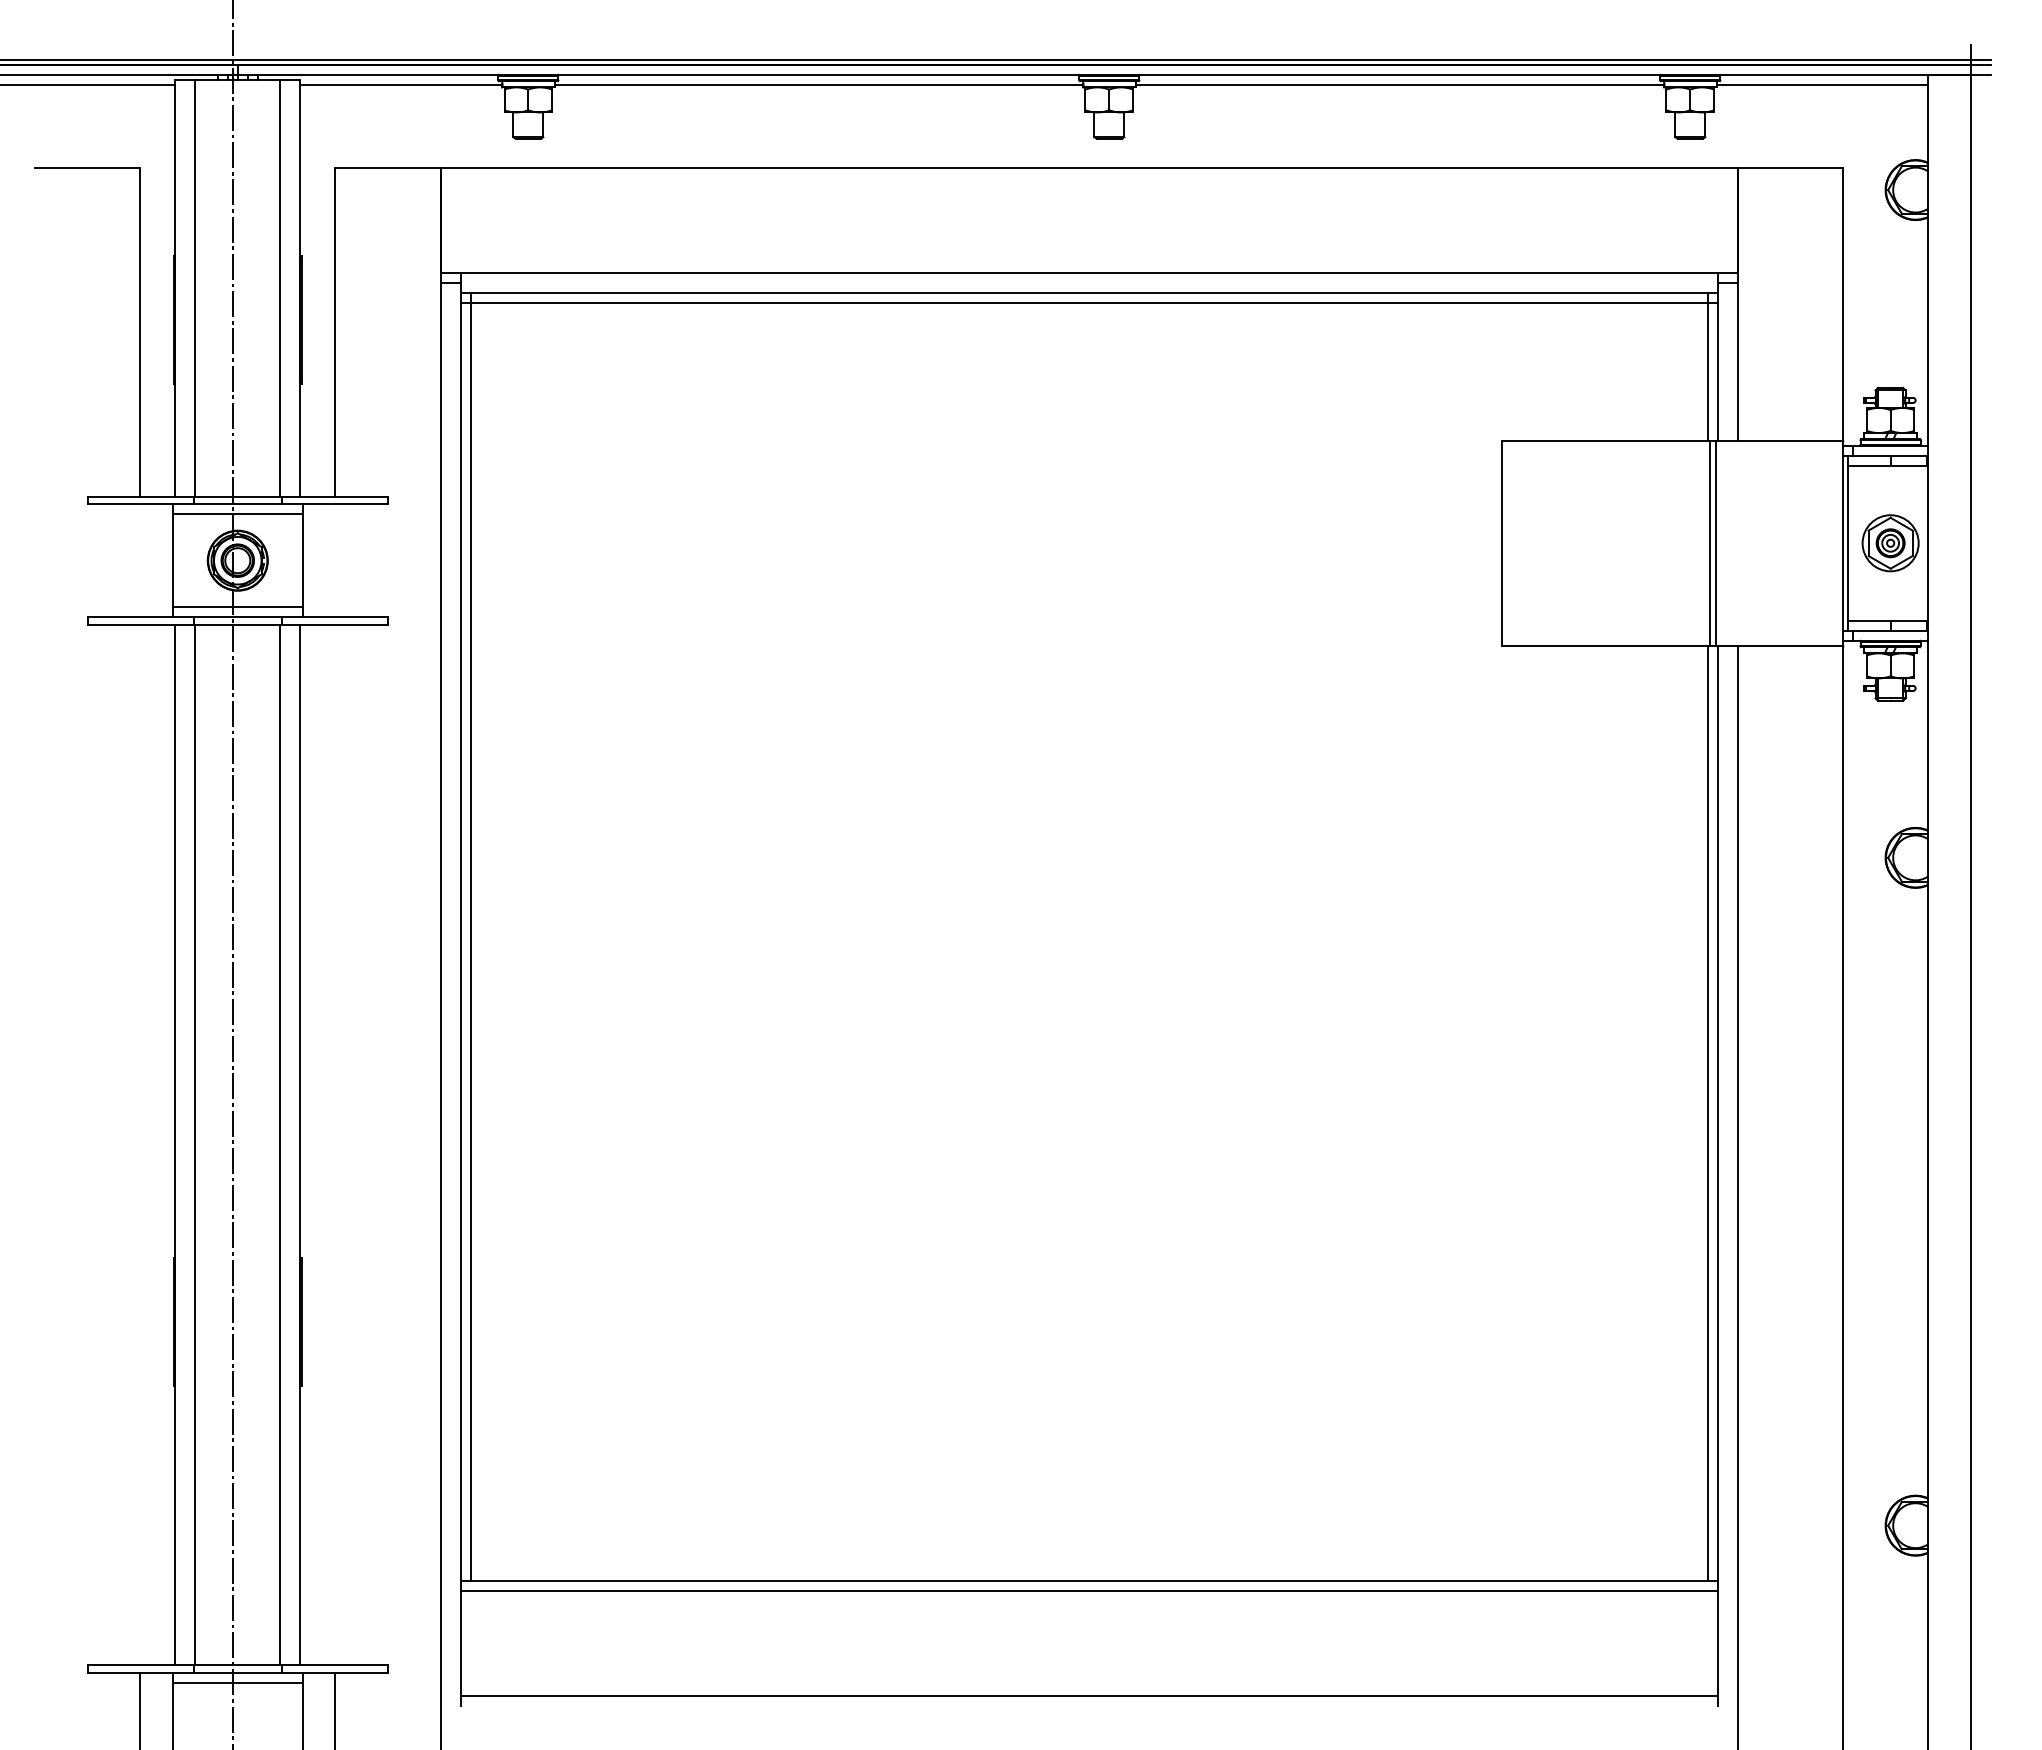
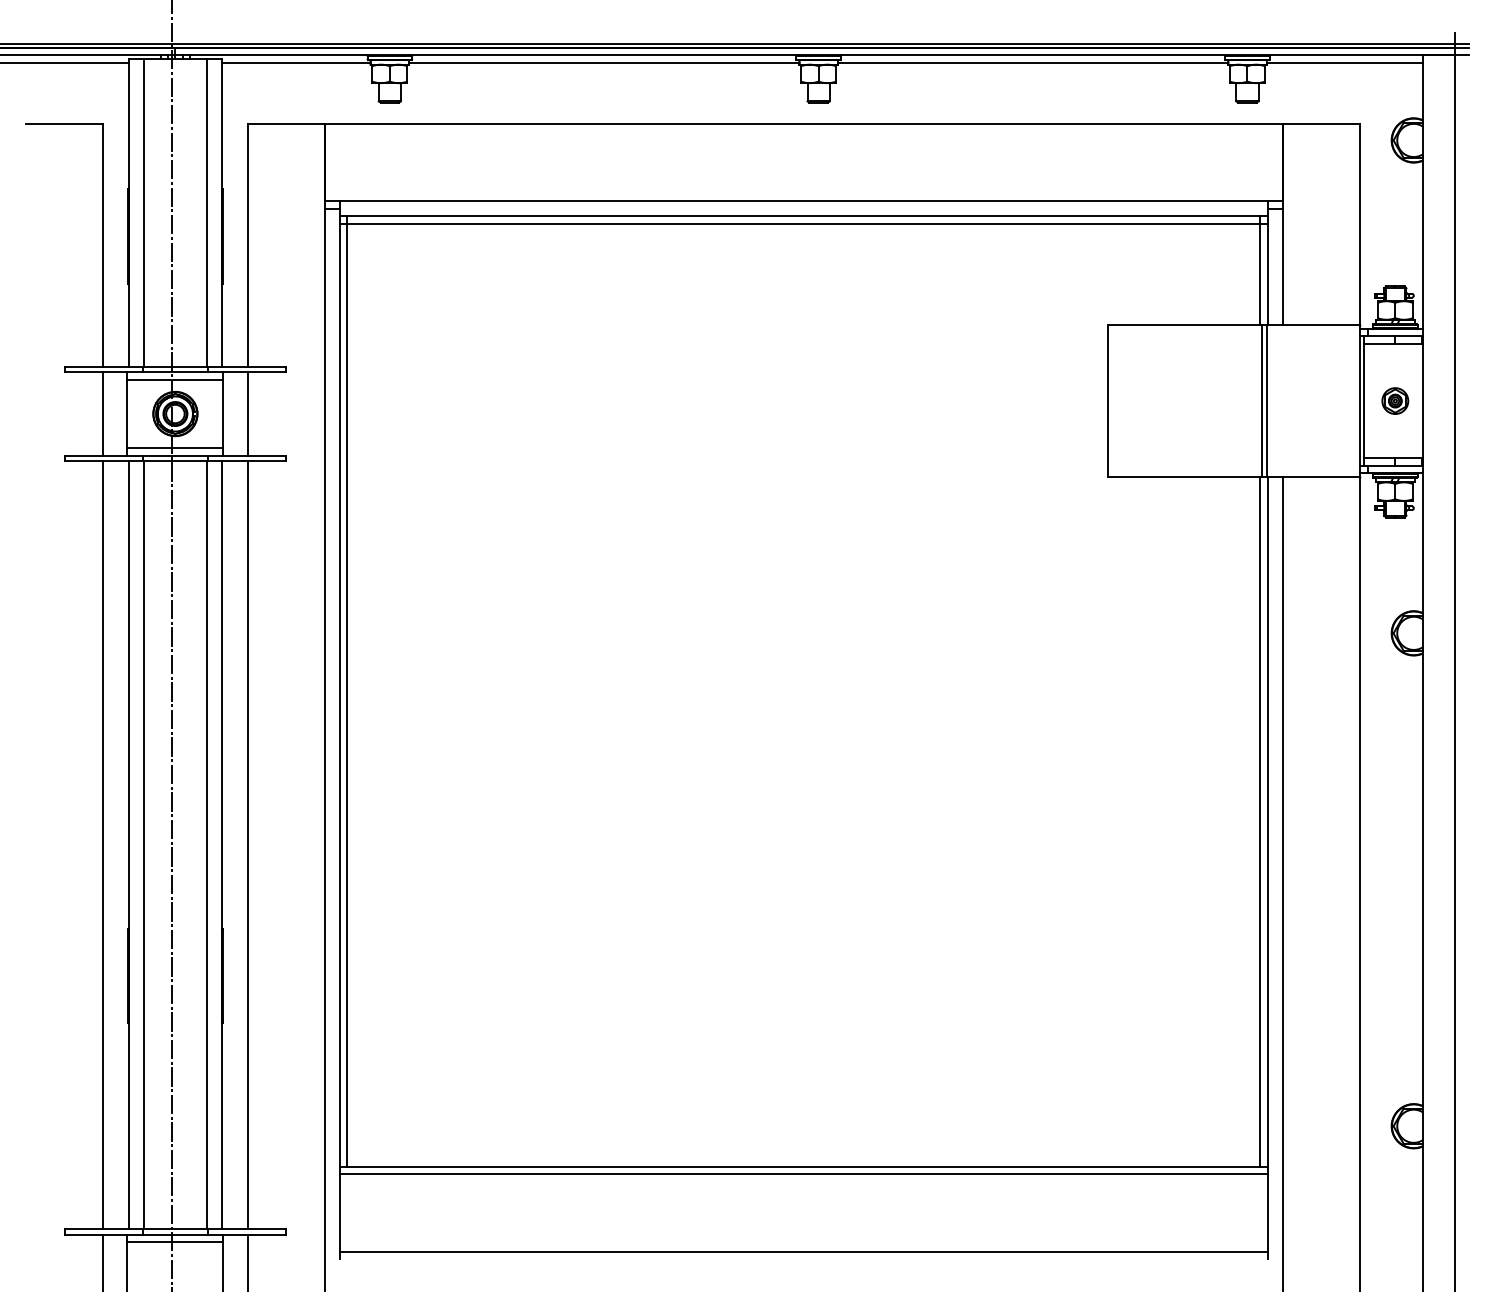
part: (1890, 542) -> (1395, 400), size x0.62
line: (140, 560) -> (103, 413), added
line: (335, 560) -> (247, 413), added
line: (140, 1144) -> (103, 844), added
line: (335, 1144) -> (247, 844), added

